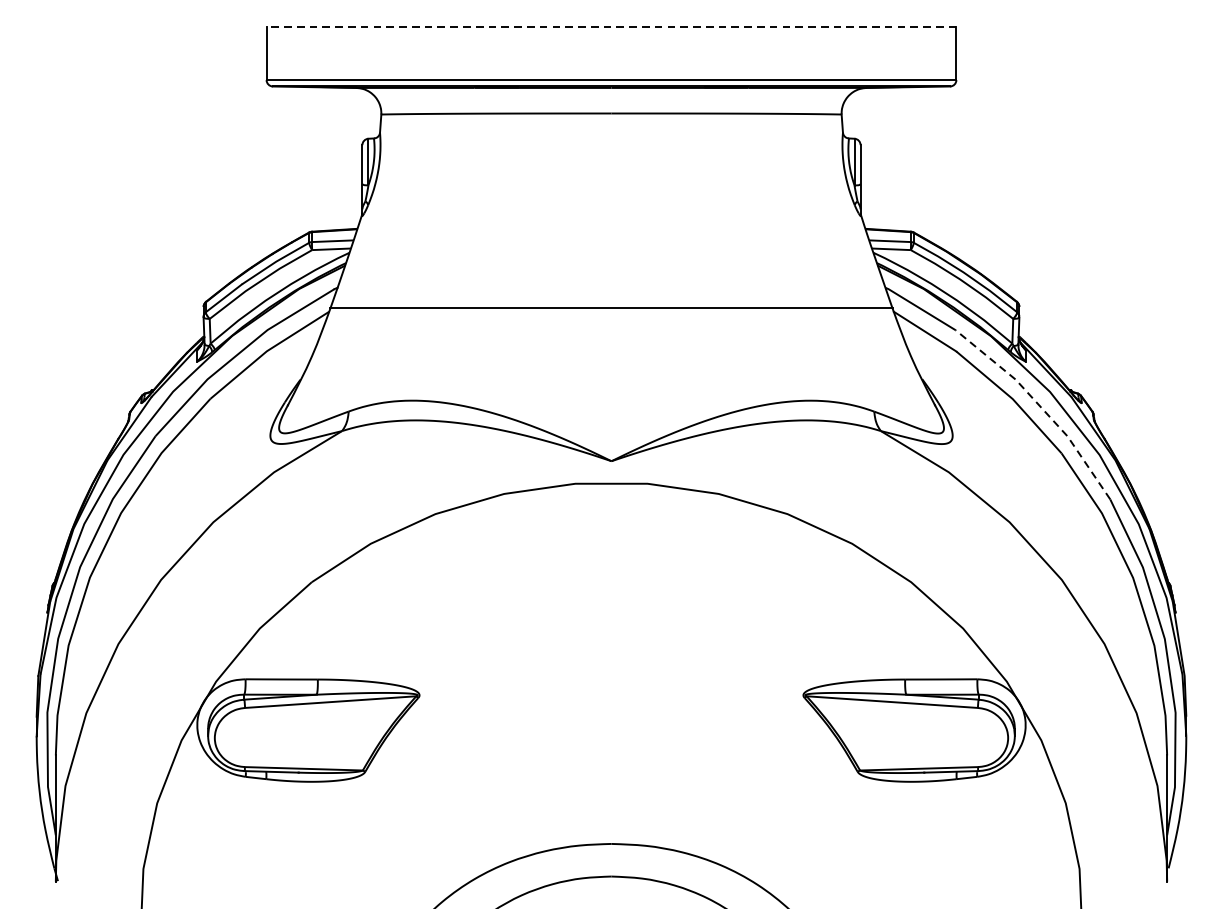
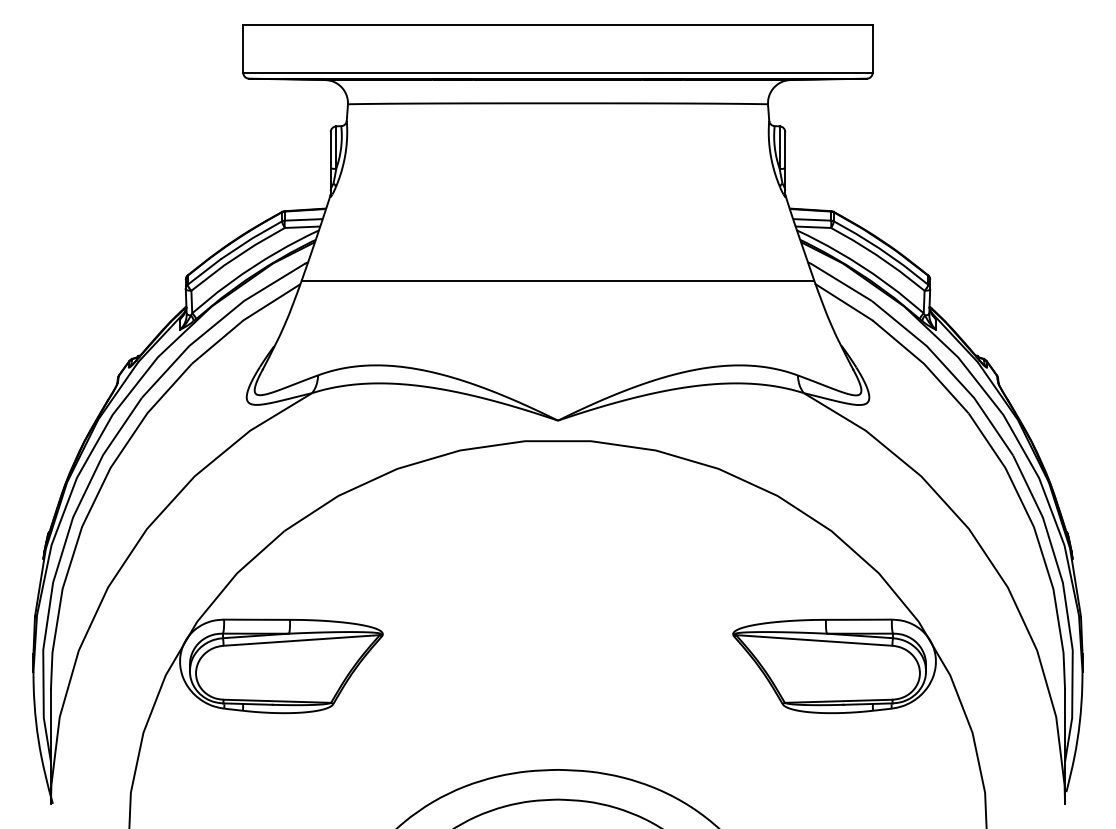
line: (610, 27) -> (557, 24), dashed -> solid
line: (1041, 407) -> (950, 371), dashed -> solid

